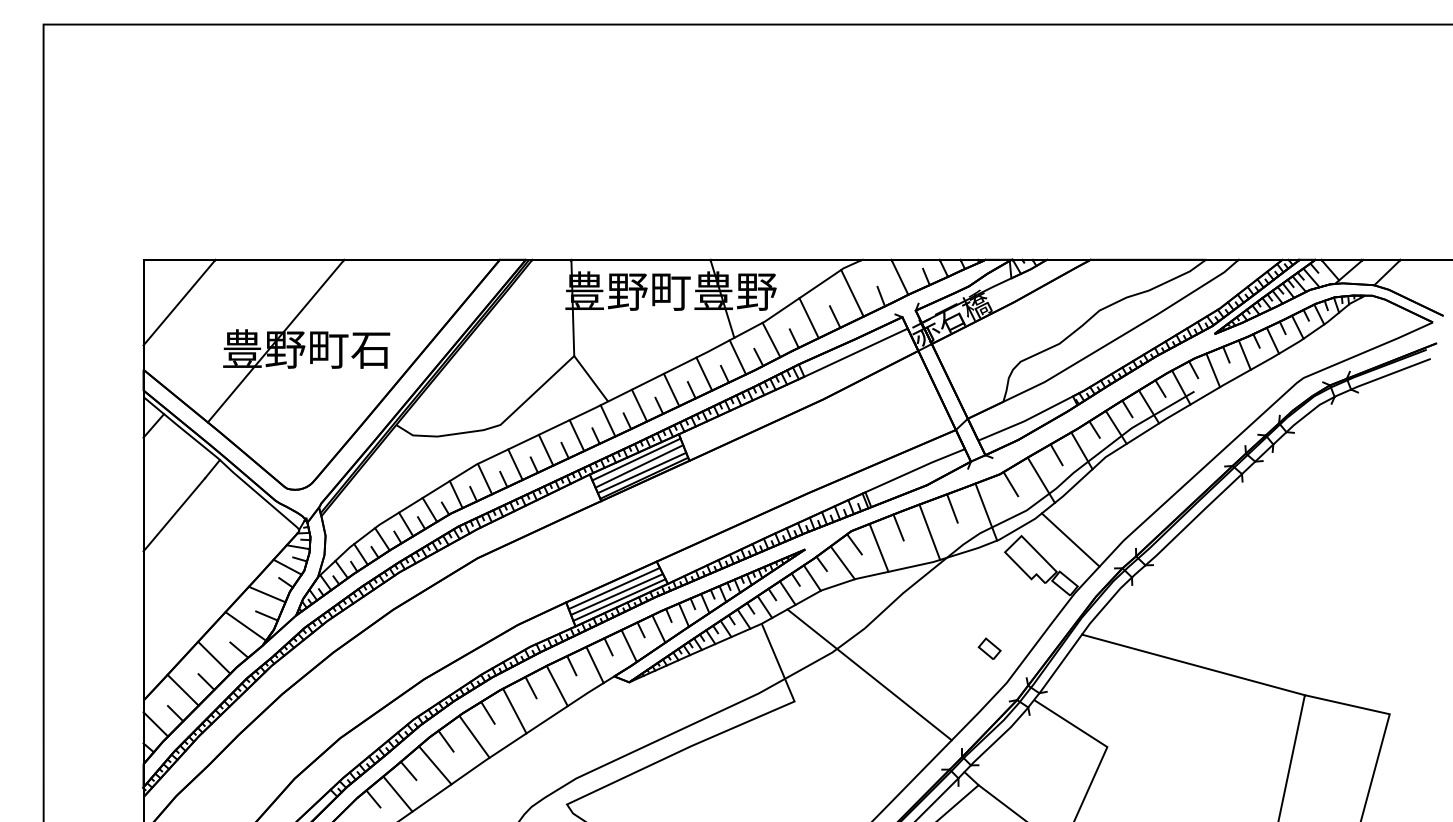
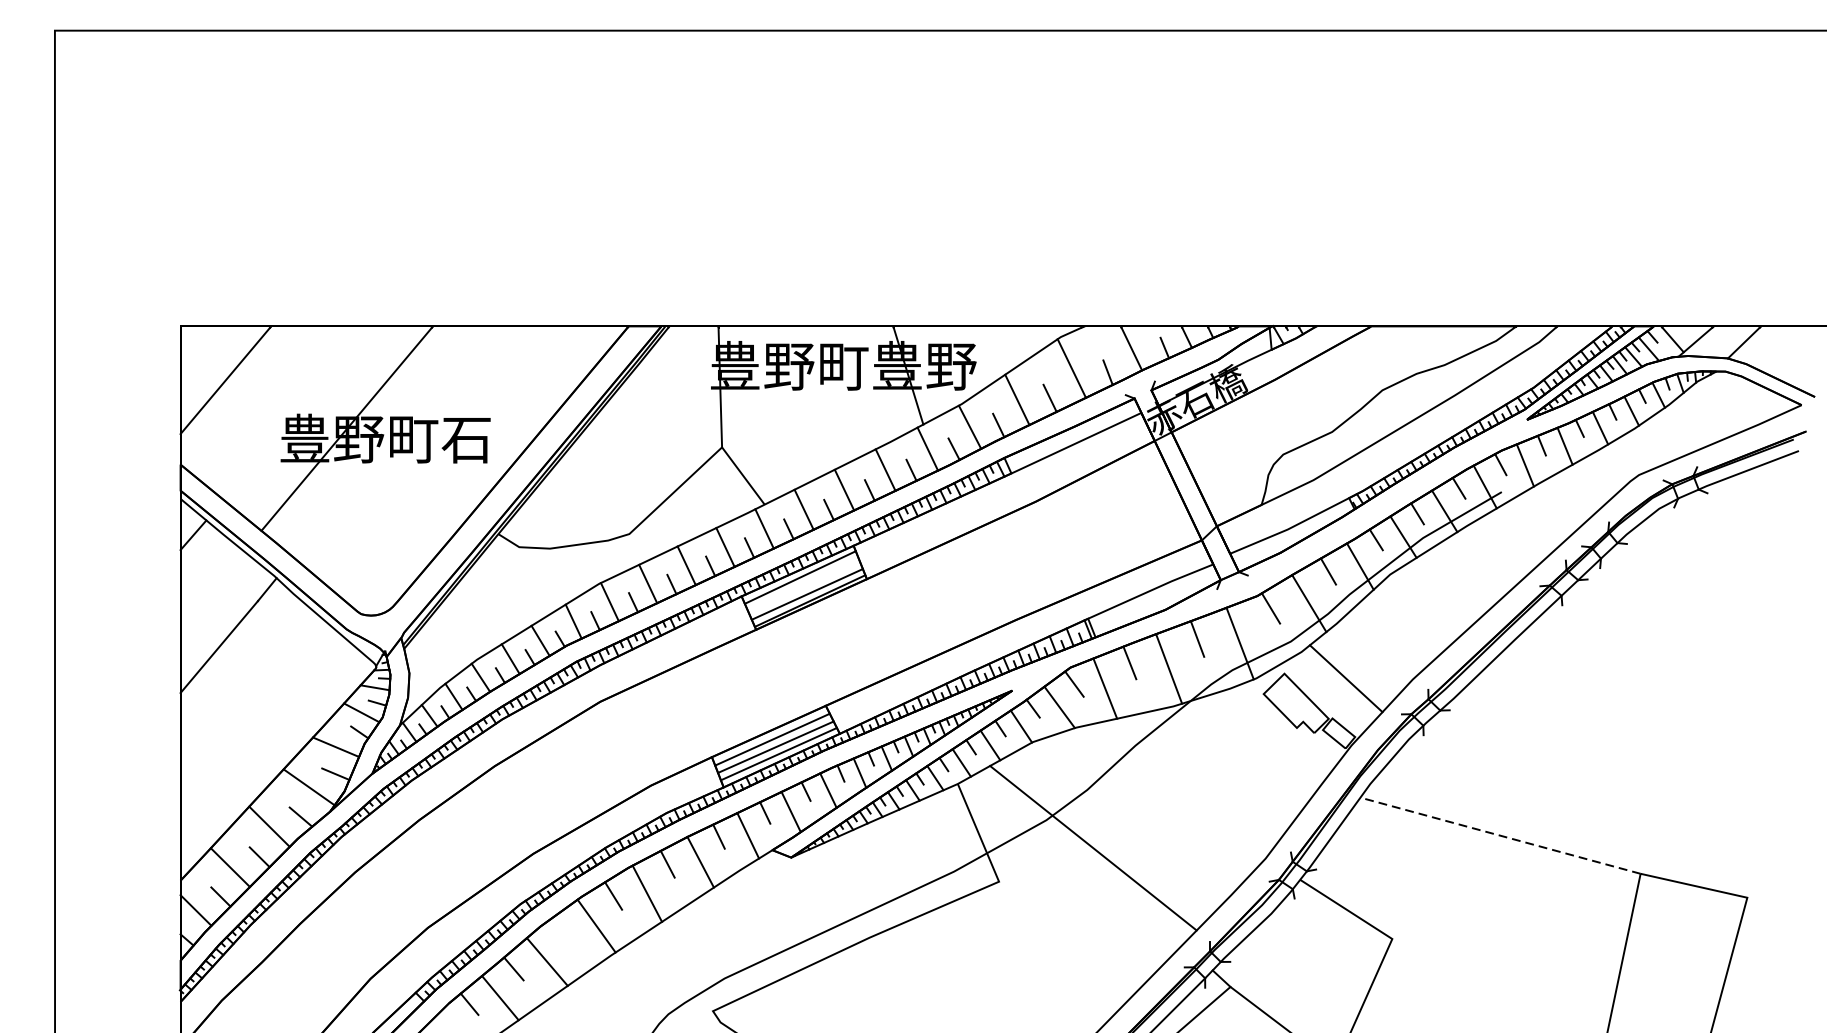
line: (639, 466) -> (804, 586), removed
part: (989, 648) -> (1244, 815), removed
line: (1192, 664) -> (1499, 835), solid -> dashed
line: (445, 740) -> (560, 930), removed

